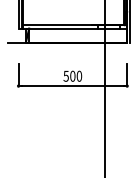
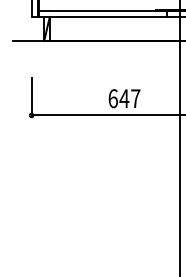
text: (72, 75) -> (123, 97), 500 -> 647

